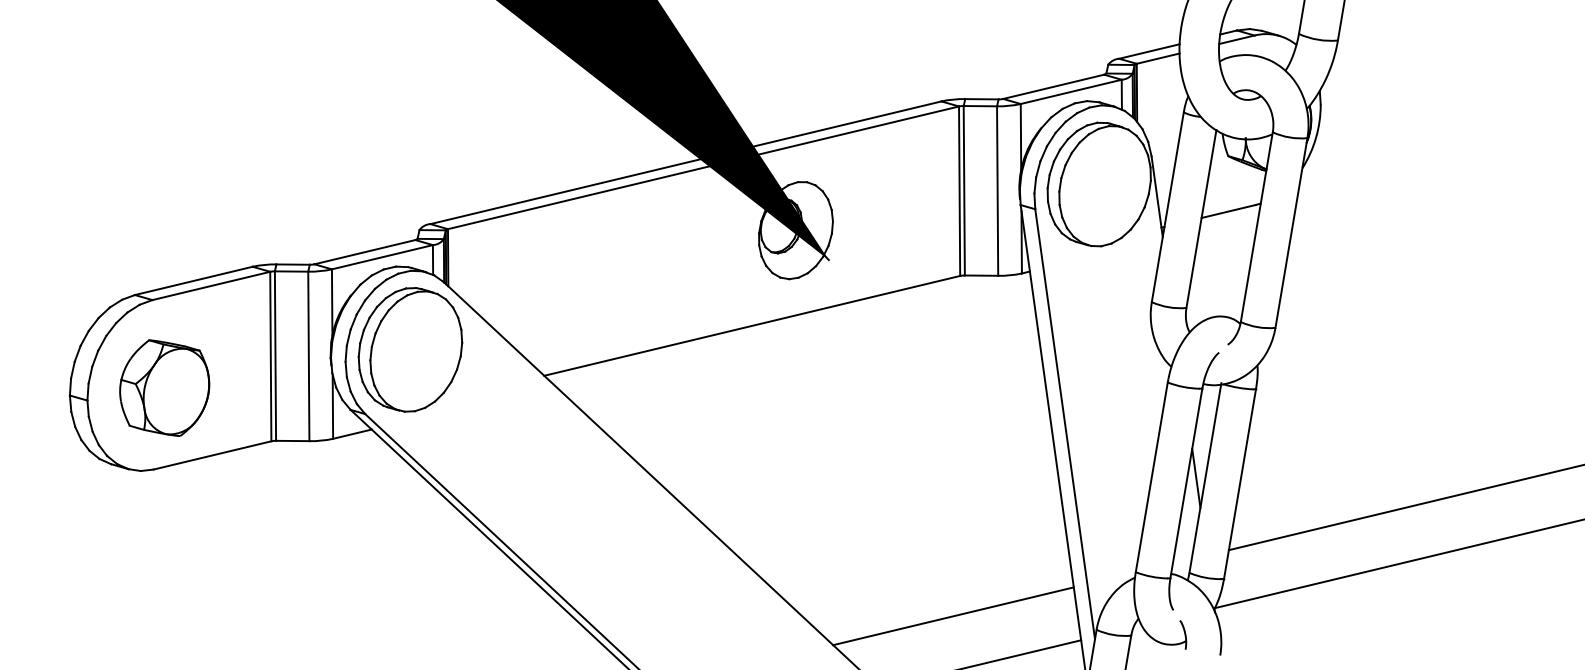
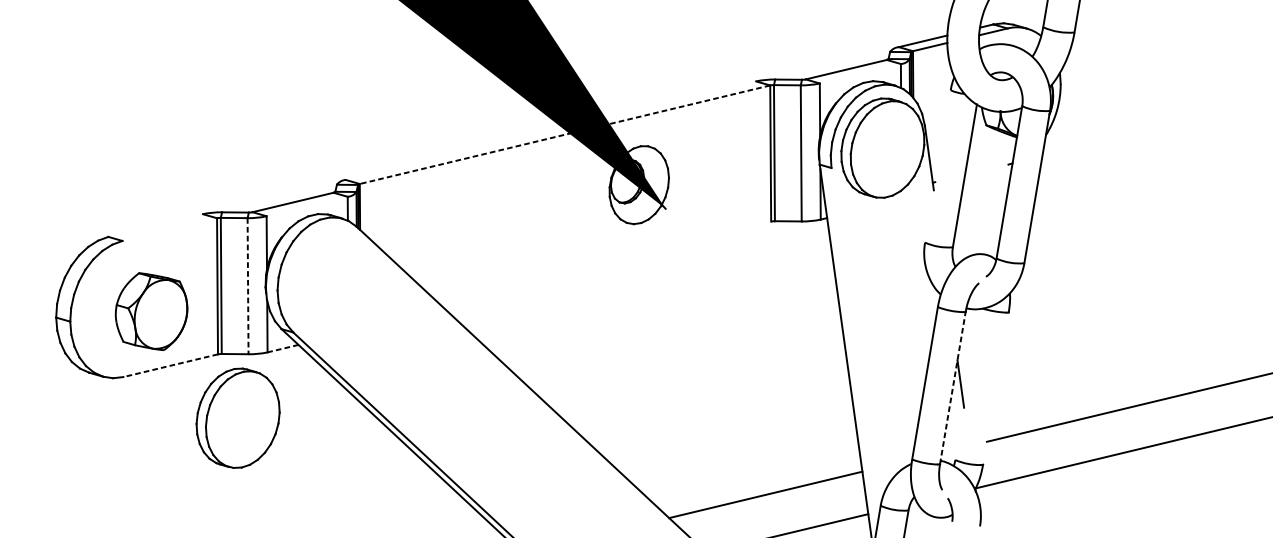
line: (1070, 91) -> (859, 73), removed
line: (685, 162) -> (550, 130), removed
line: (703, 167) -> (565, 134), solid -> dashed
line: (1167, 207) -> (937, 166), removed
line: (1228, 211) -> (986, 169), removed
line: (381, 257) -> (306, 206), removed
line: (193, 280) -> (155, 225), removed
line: (211, 285) -> (169, 229), removed
line: (752, 325) -> (604, 261), removed
part: (410, 349) -> (238, 417), moved
line: (308, 356) -> (247, 286), solid -> dashed
part: (164, 387) -> (151, 311), moved
line: (1065, 424) -> (855, 340), removed
line: (352, 434) -> (283, 348), solid -> dashed
line: (212, 455) -> (170, 365), solid -> dashed
line: (1205, 477) -> (968, 383), removed
line: (1186, 482) -> (952, 387), solid -> dashed
line: (1240, 483) -> (996, 388), removed

